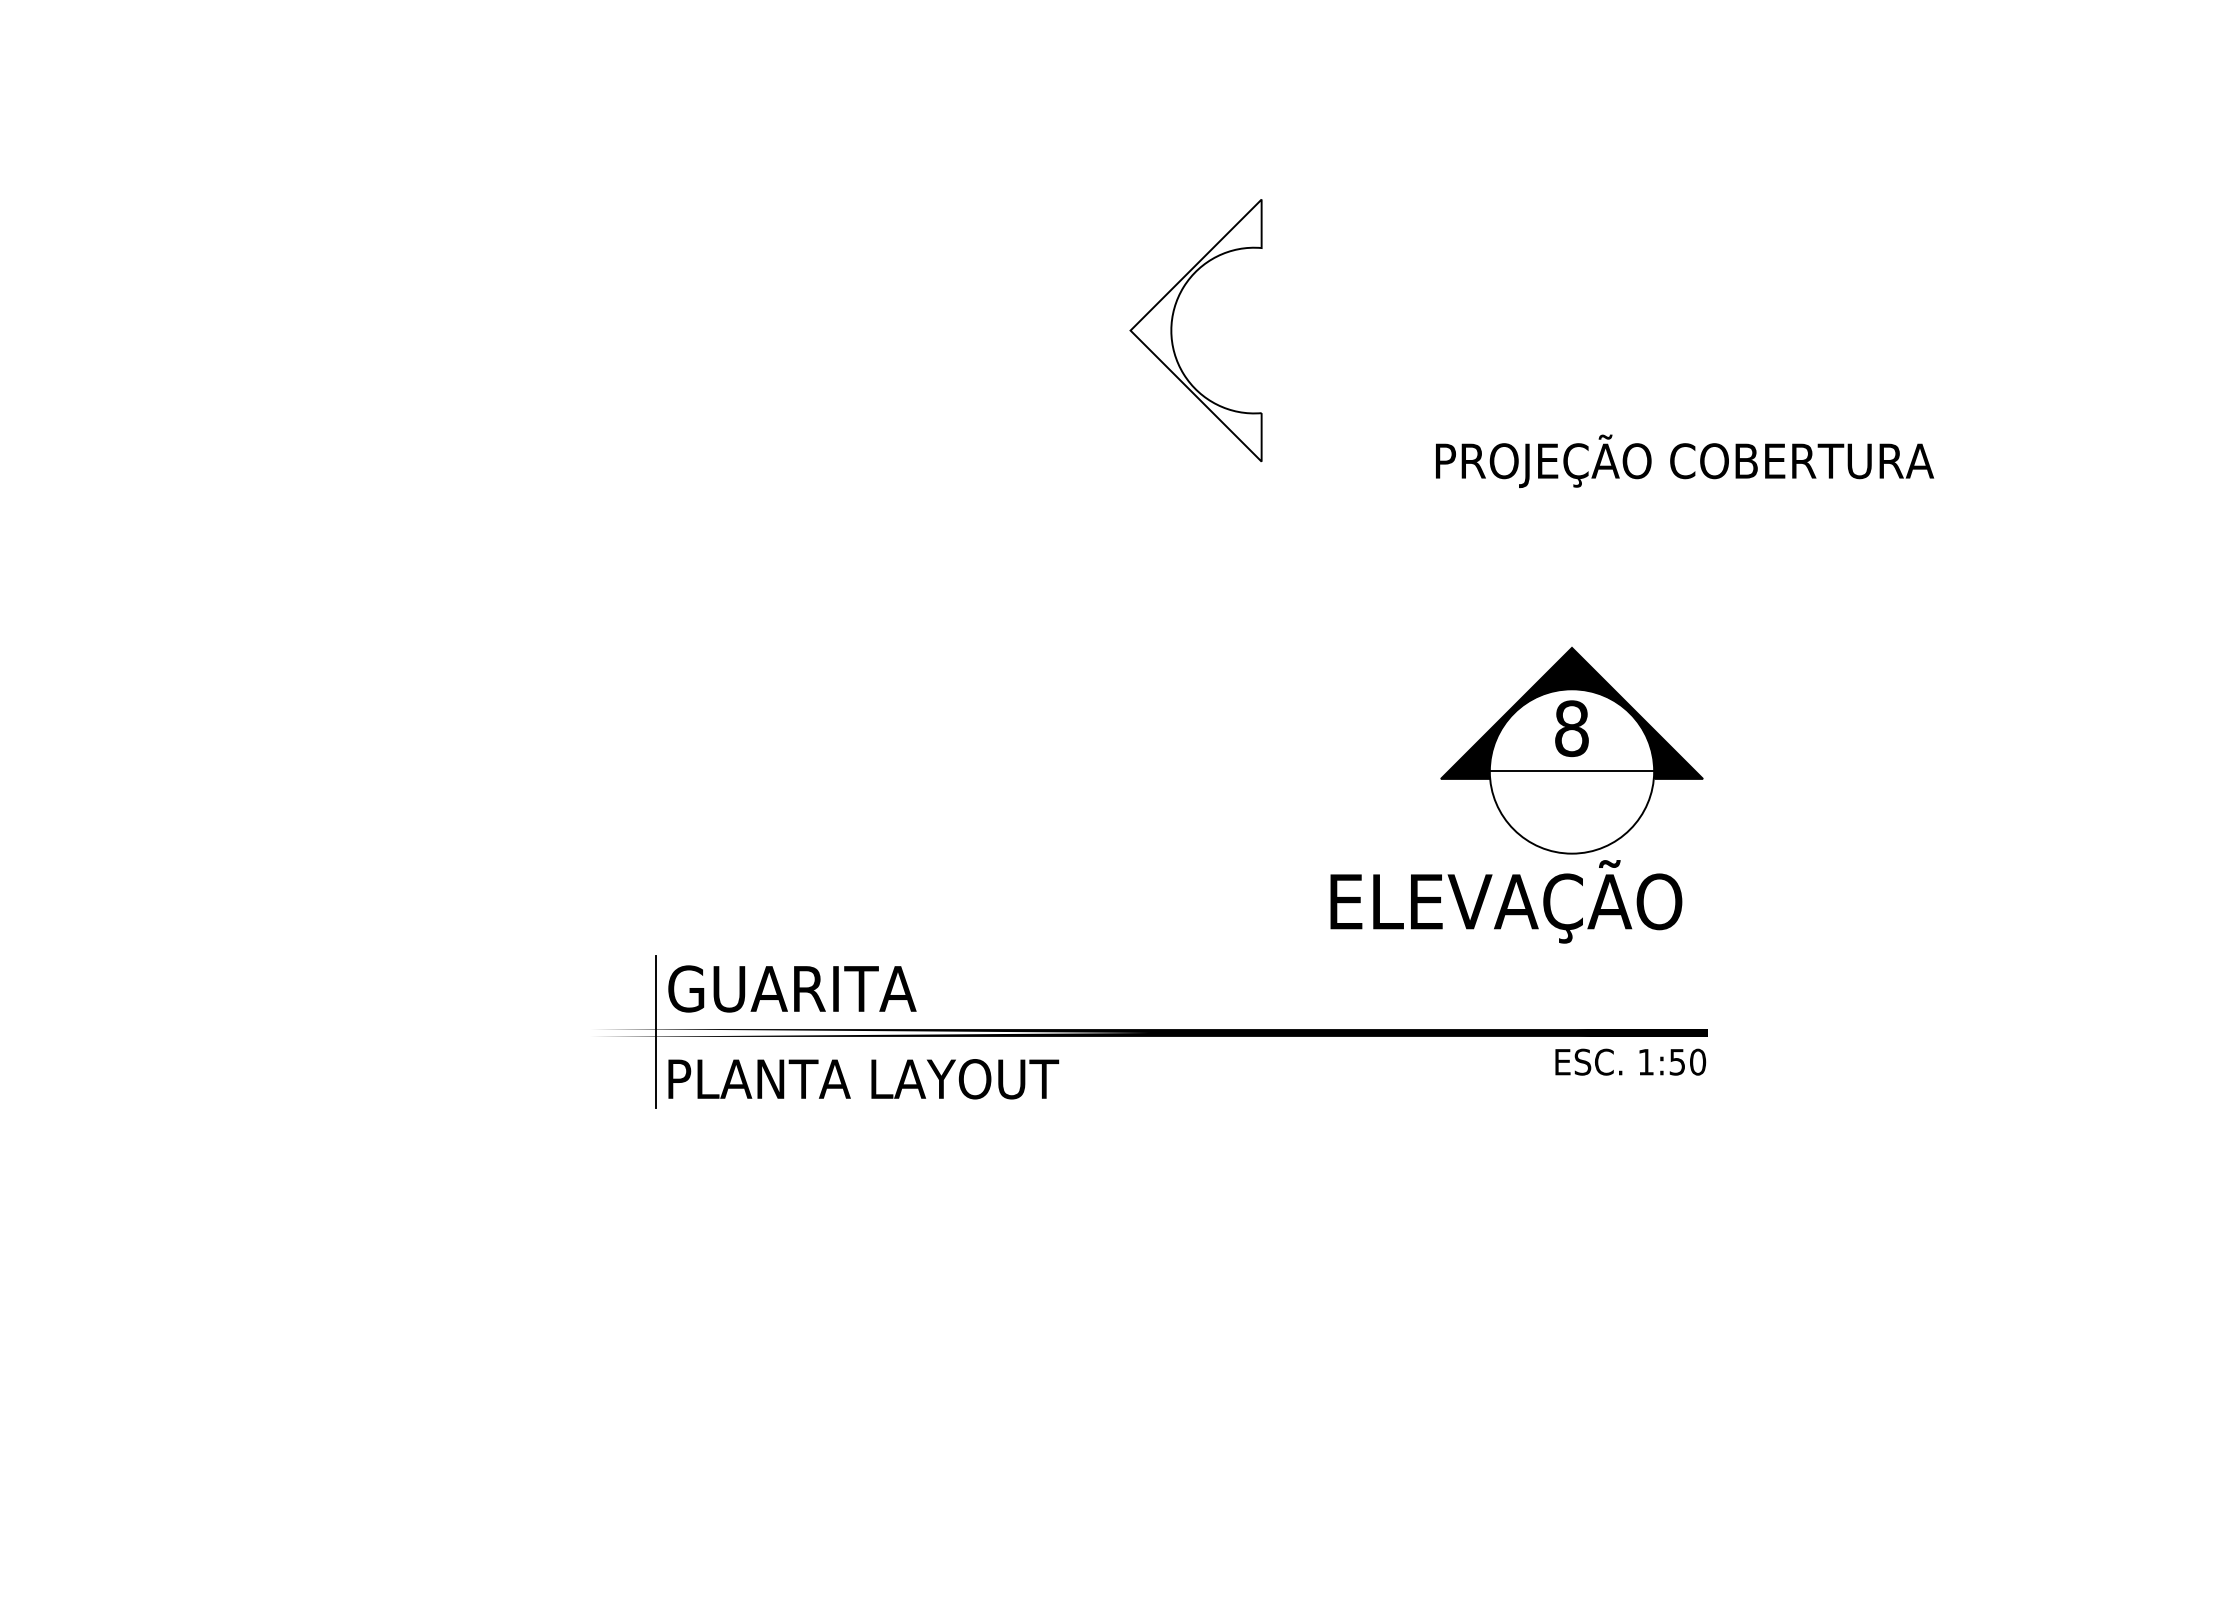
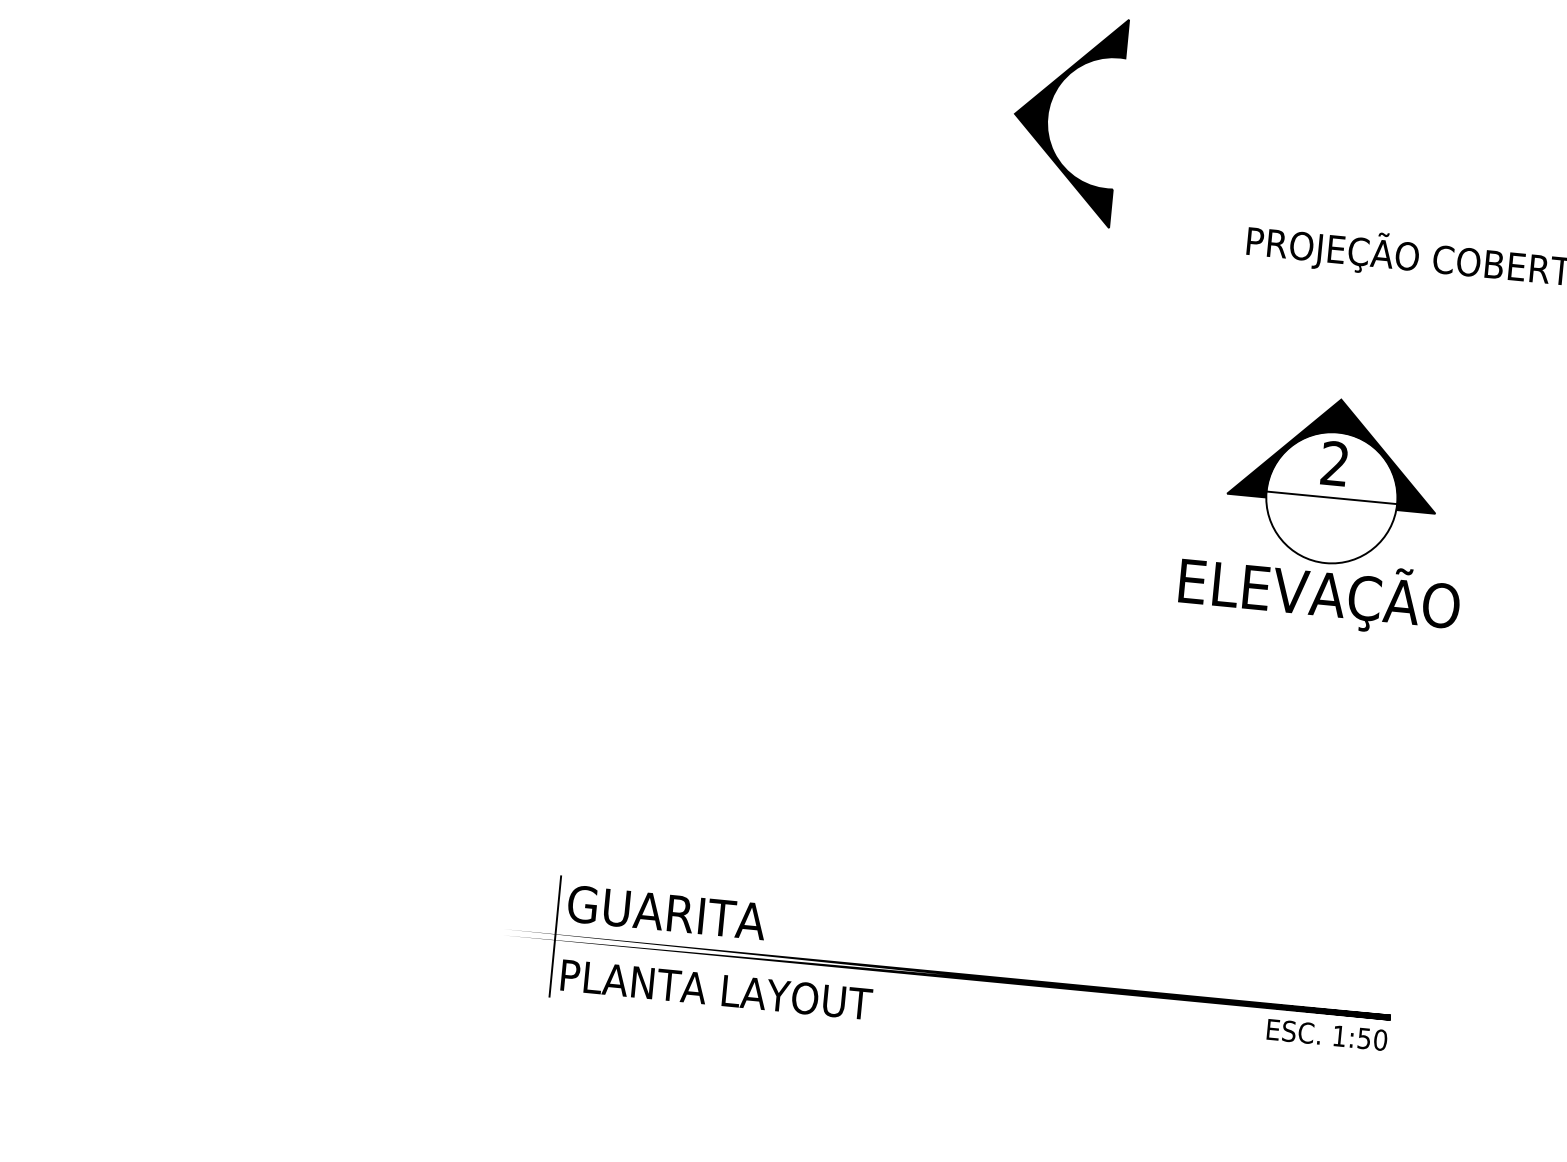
fill: (1195, 330) -> (1066, 118), added
text: (1571, 728) -> (1334, 463), 8 -> 2
text: (1506, 901) -> (1319, 593), moved
part: (1157, 1031) -> (953, 974), moved

